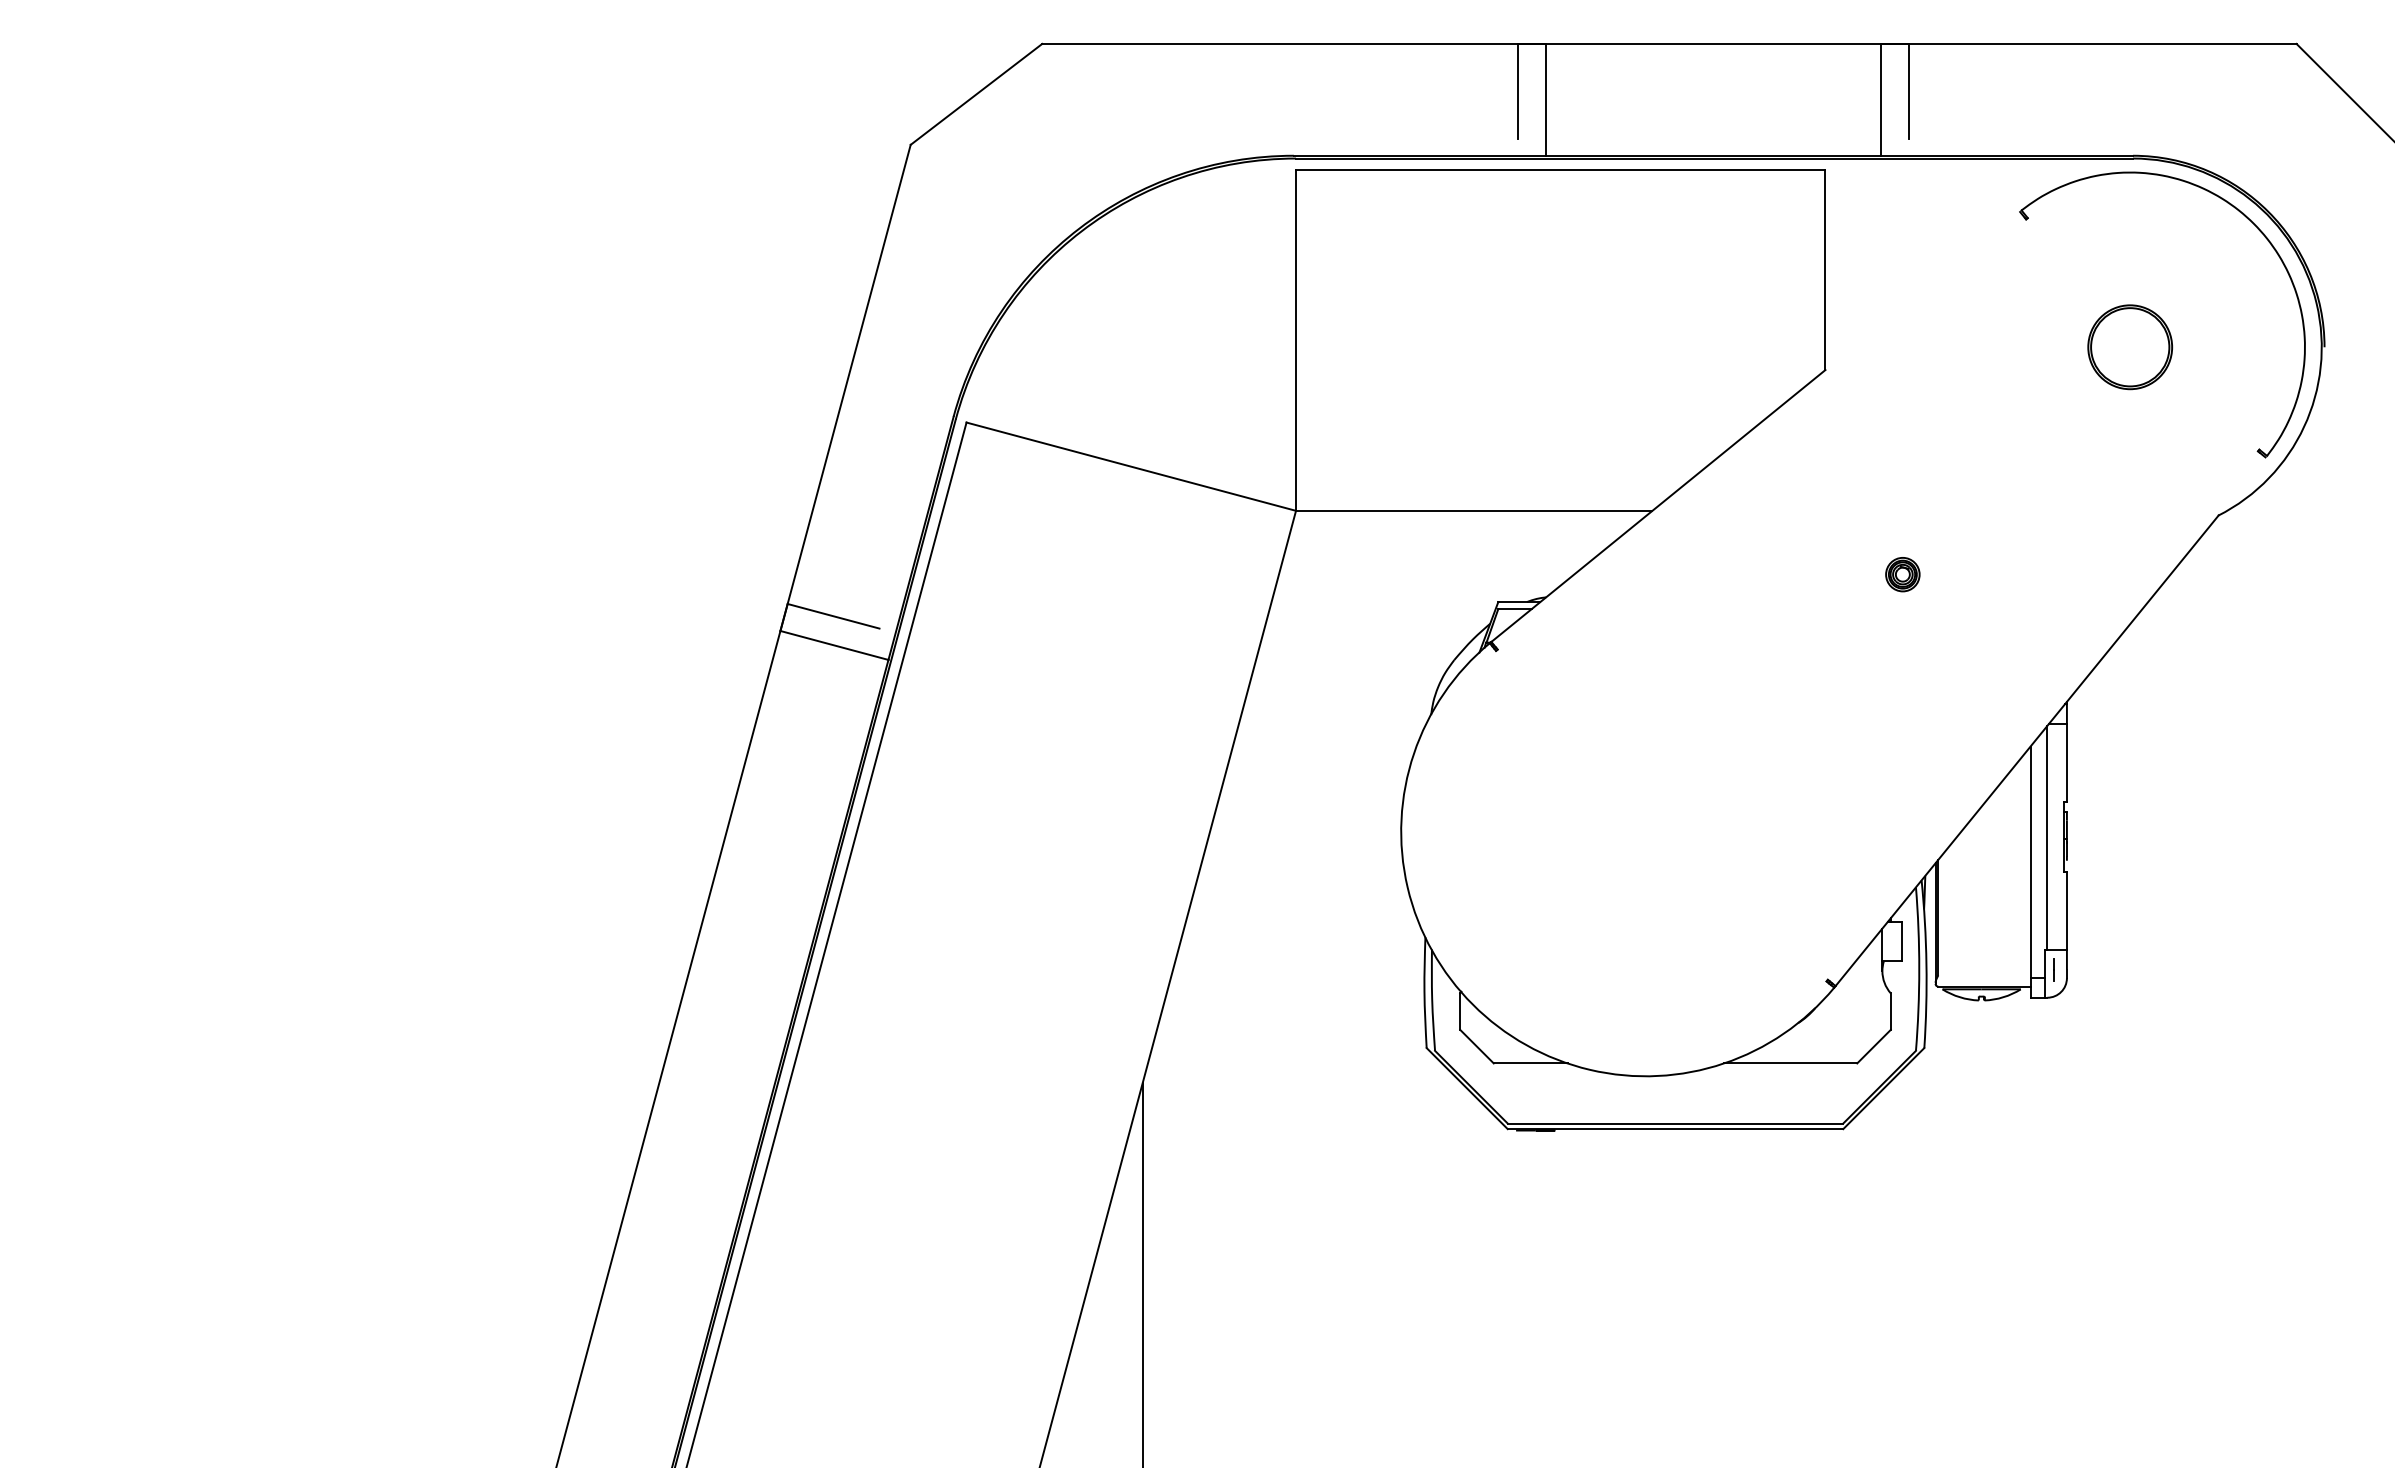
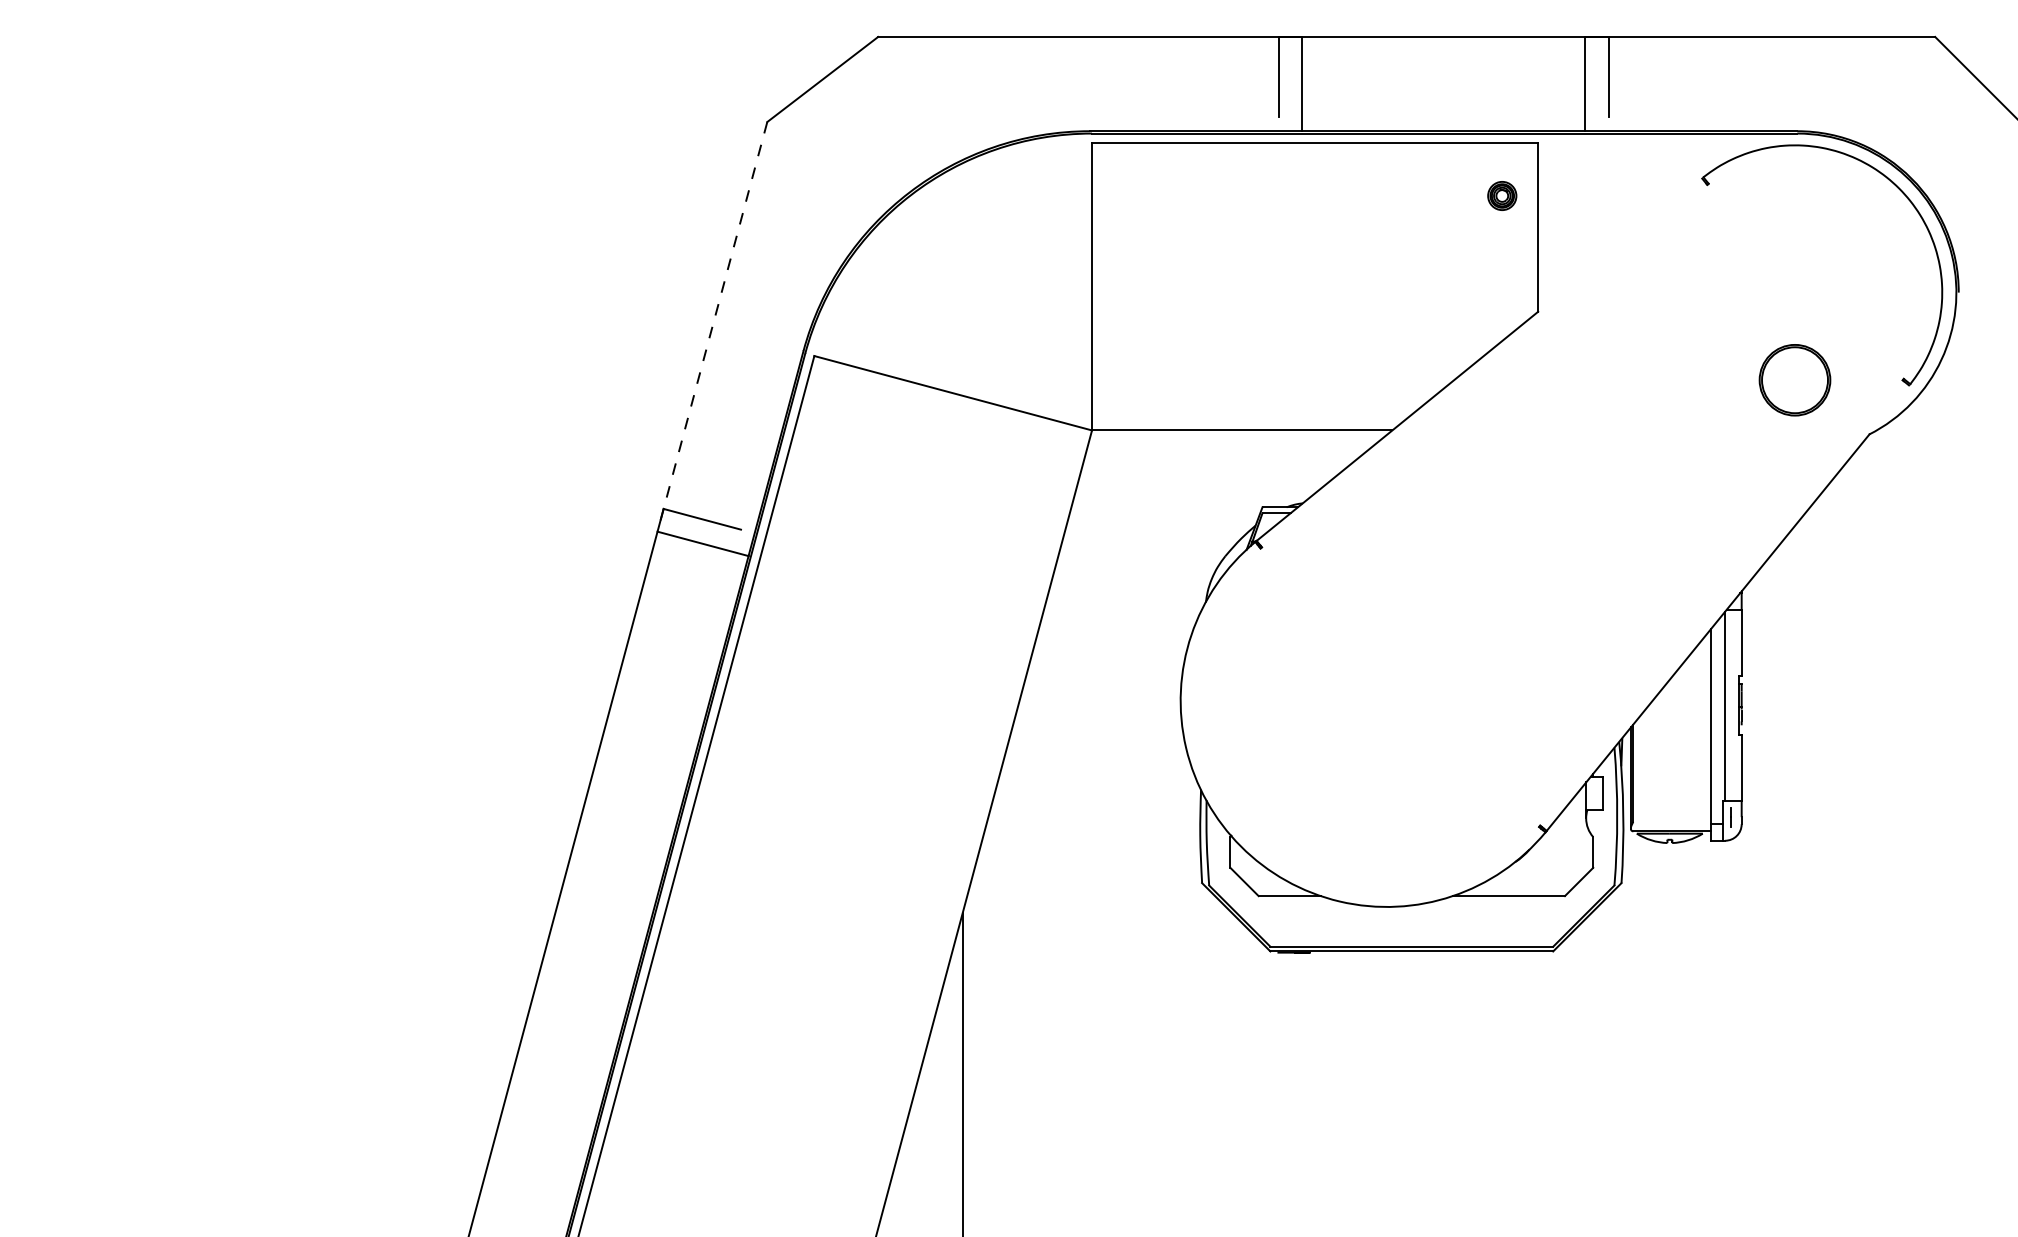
part: (2130, 347) -> (1795, 380), moved
line: (845, 387) -> (712, 326), solid -> dashed
part: (1902, 574) -> (1501, 195), moved

